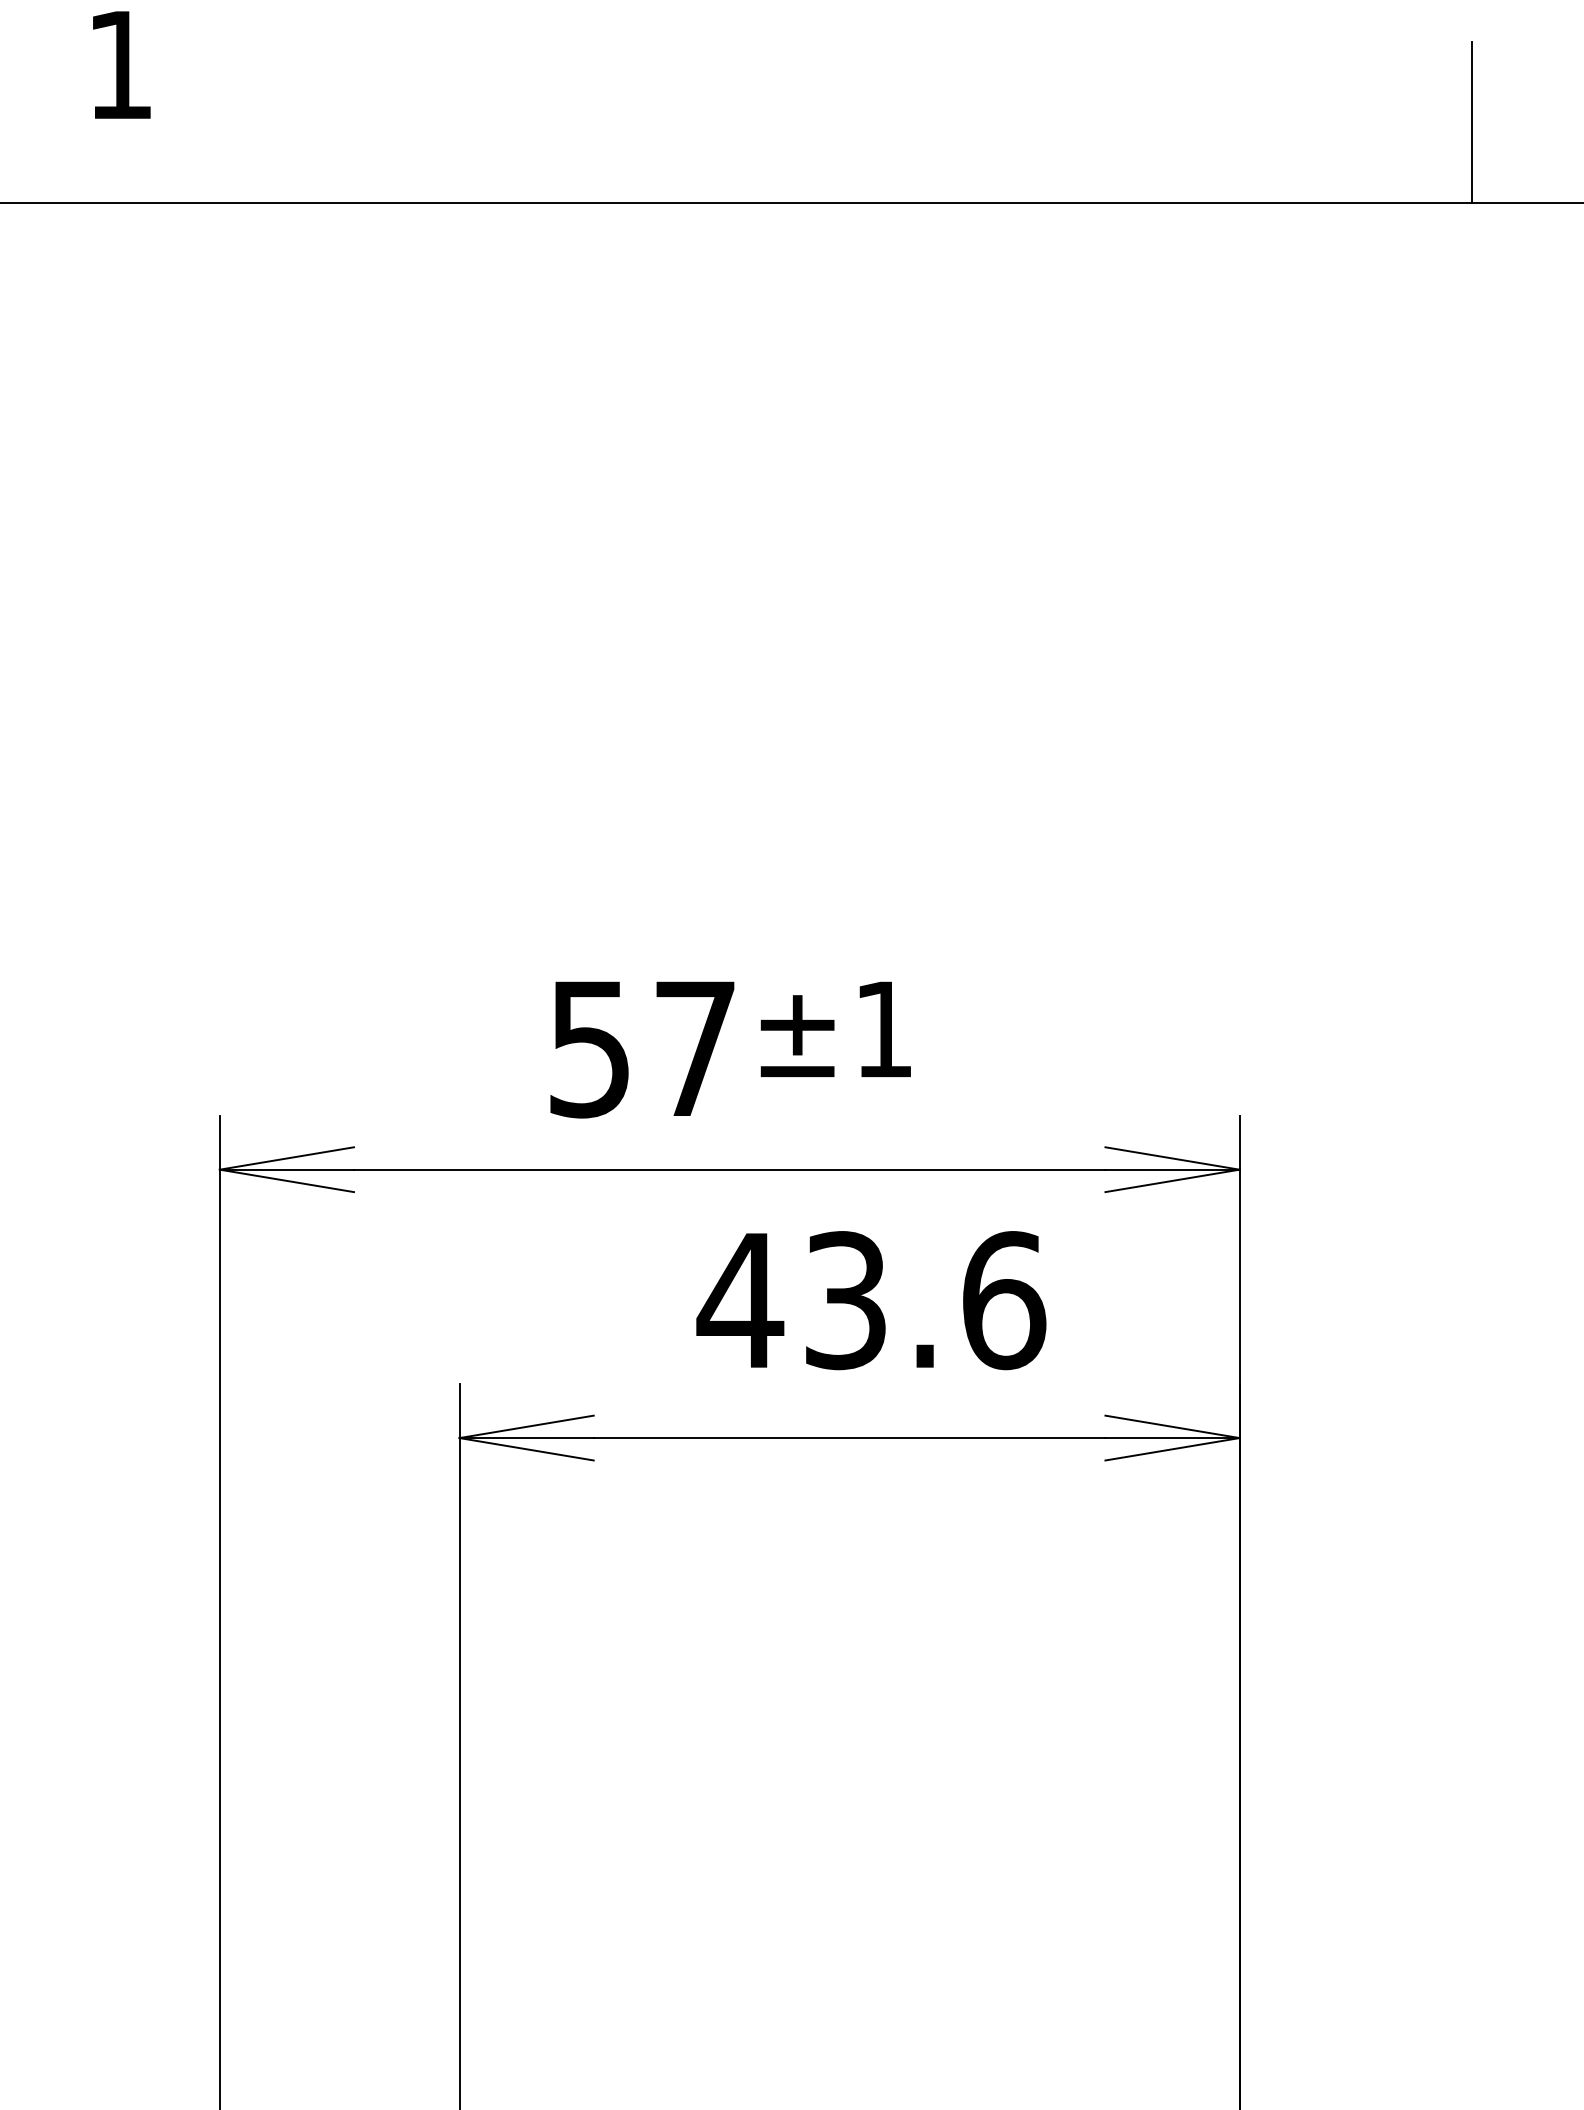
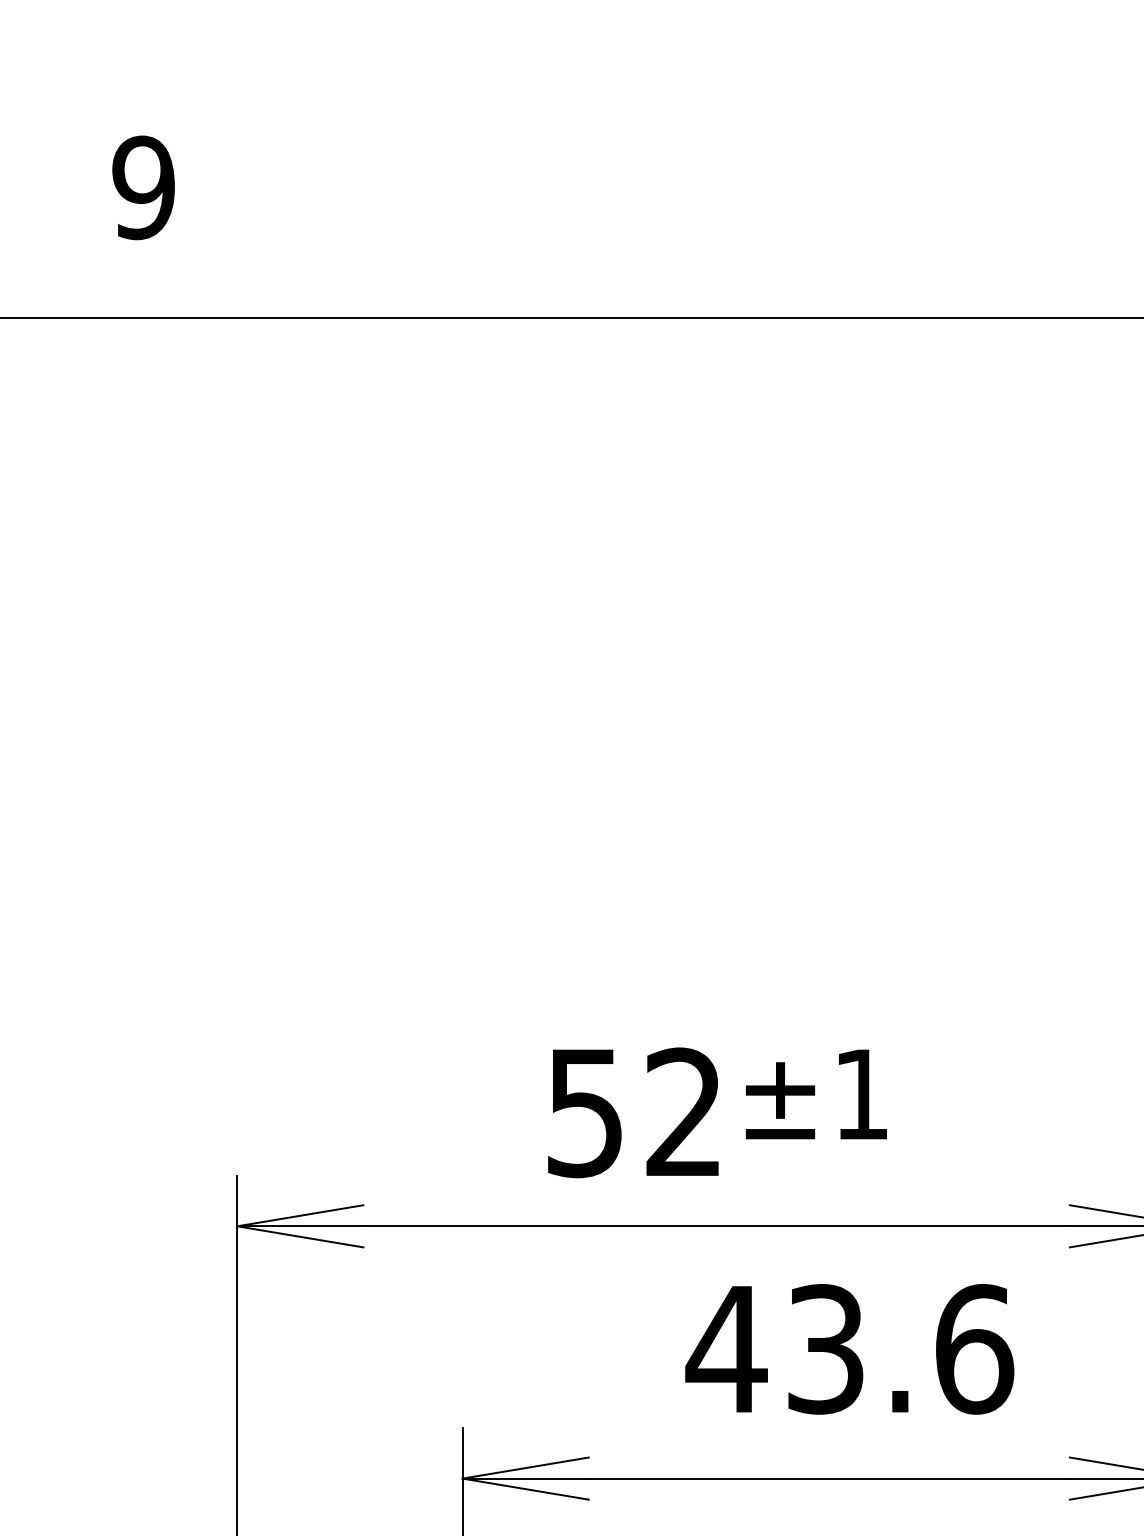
text: (119, 64) -> (142, 187), 1 -> 9
text: (694, 1047) -> (683, 1111), 57 -> 52

